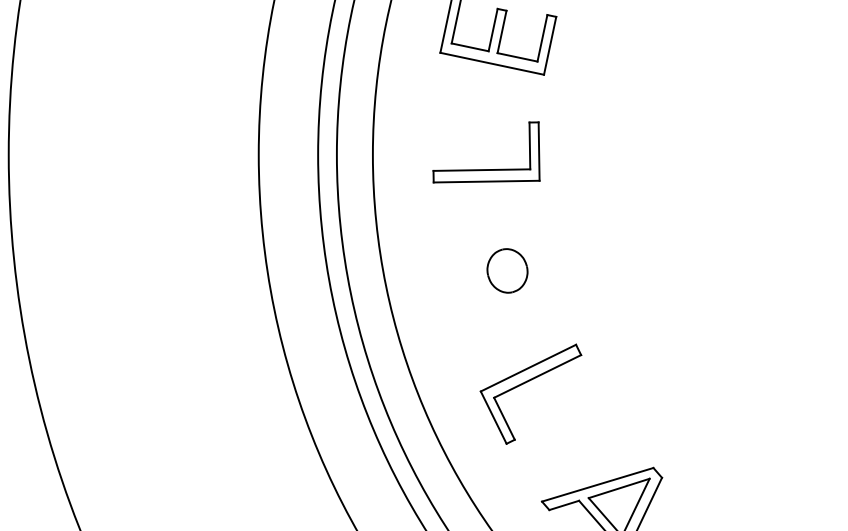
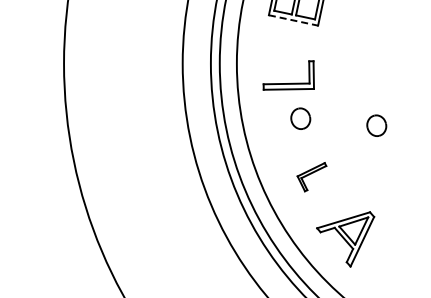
line: (492, 63) -> (293, 20), solid -> dashed
part: (492, 167) -> (291, 82), moved
part: (667, 285) -> (376, 125), added
part: (530, 392) -> (311, 176), size x0.6

